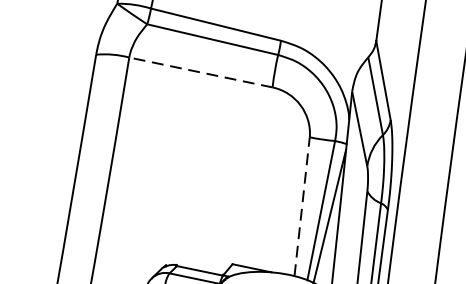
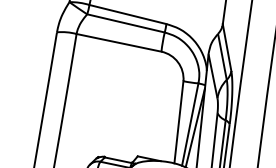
line: (200, 71) -> (118, 42), dashed -> solid
line: (301, 205) -> (178, 121), dashed -> solid

